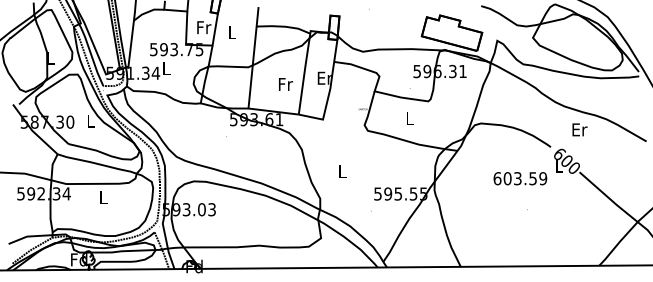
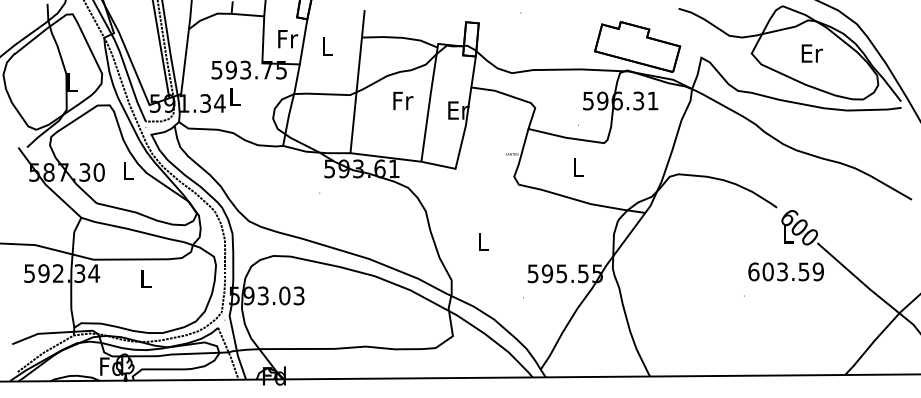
text: (285, 84) -> (402, 100), moved
text: (579, 129) -> (811, 53), moved
text: (520, 178) -> (786, 271), moved

